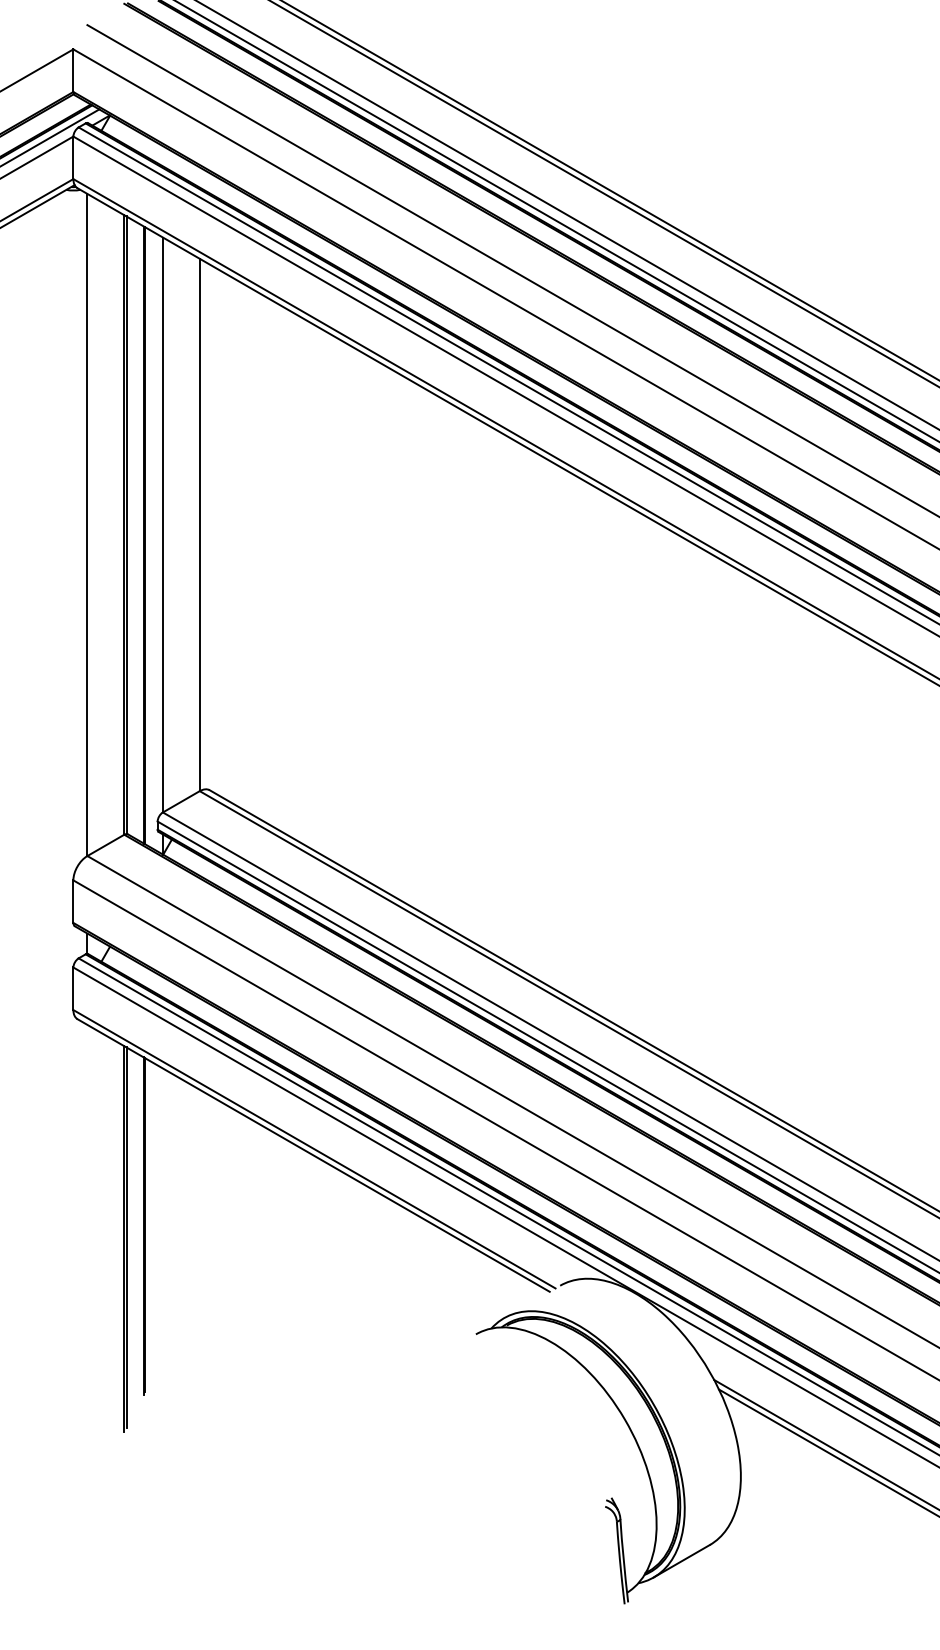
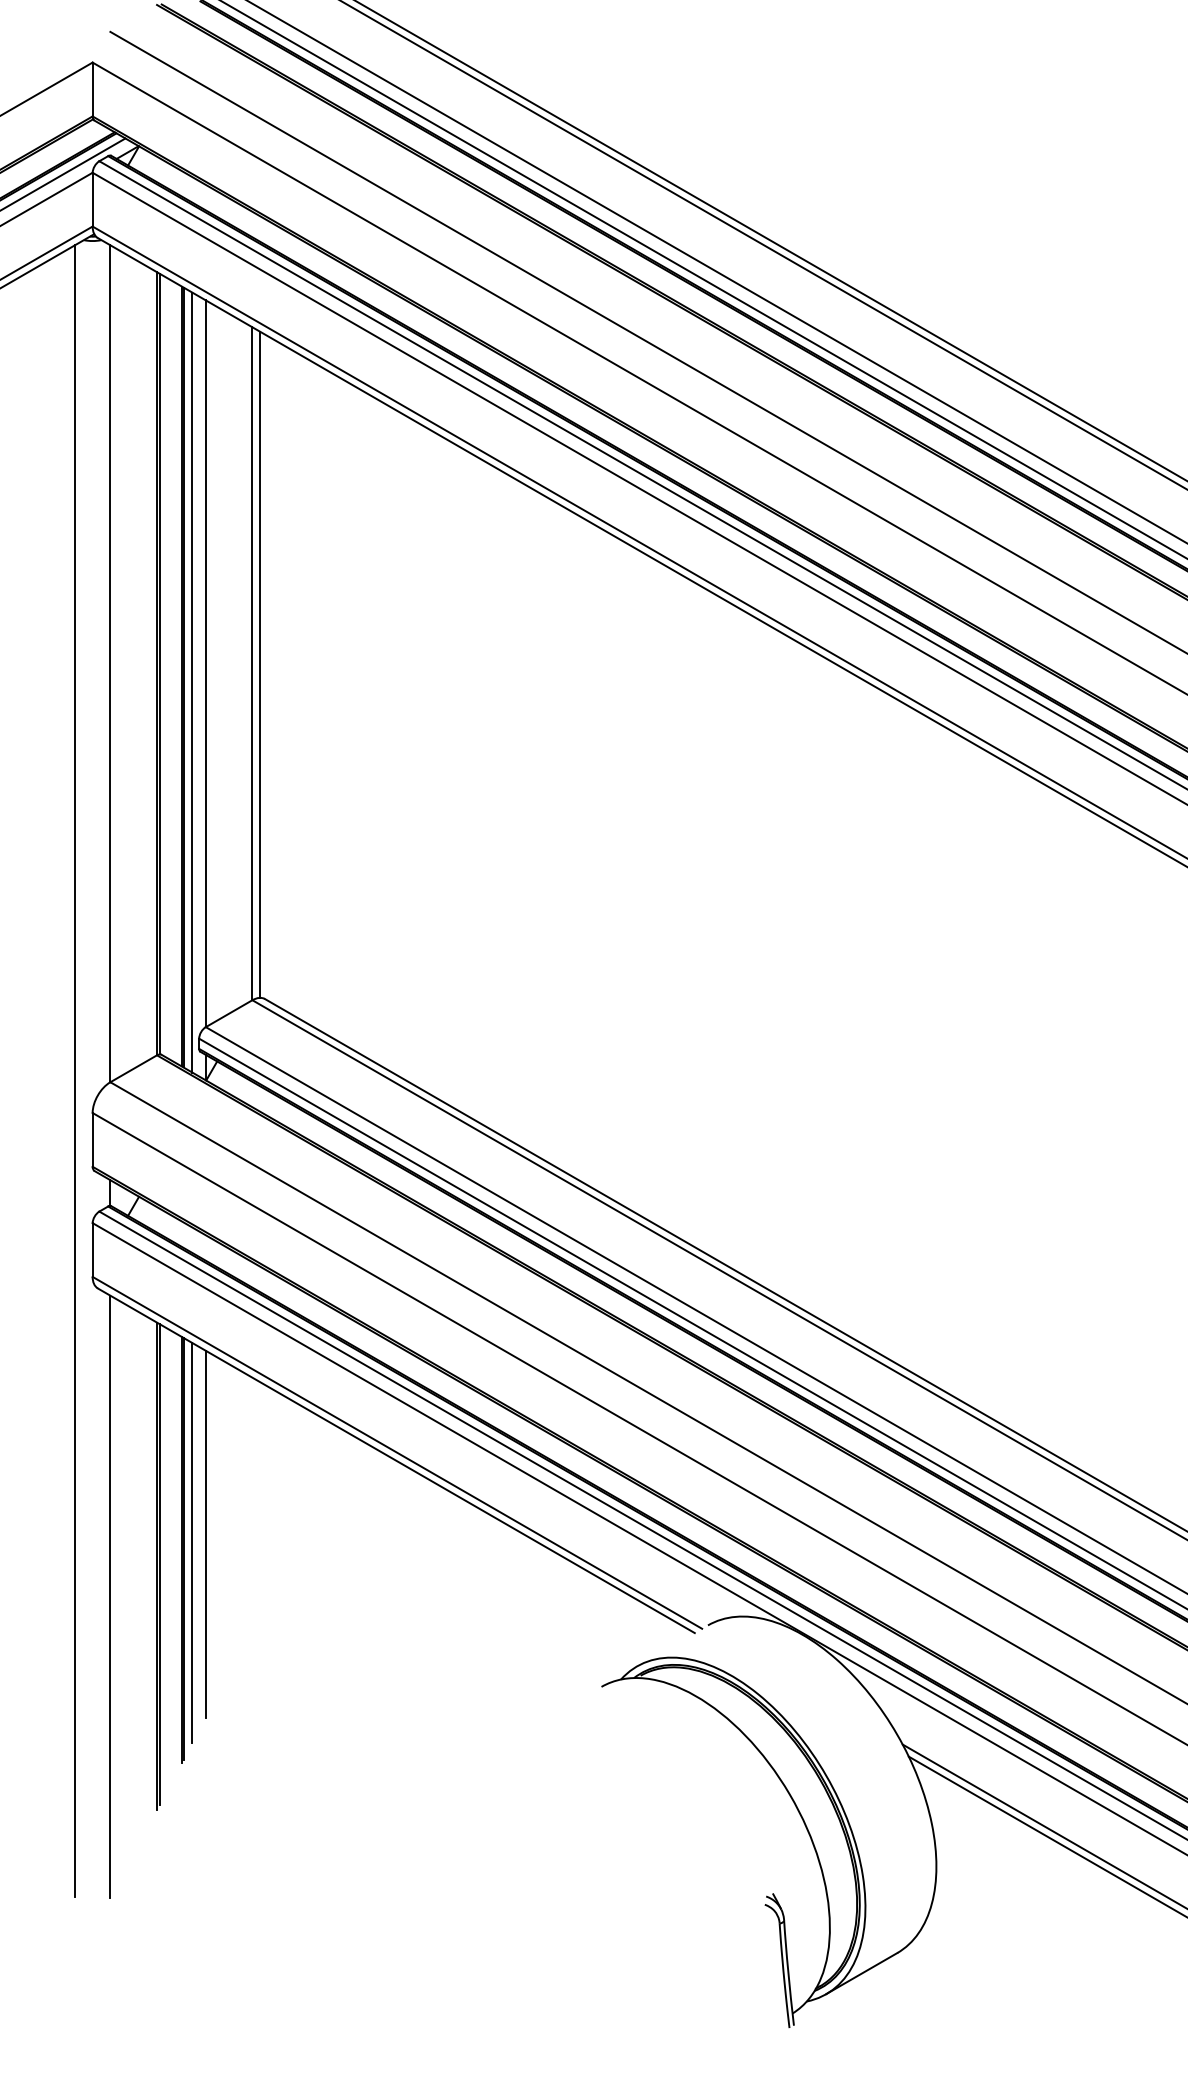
line: (205, 525) -> (259, 664), added
line: (152, 539) -> (192, 682), added
line: (59, 847) -> (74, 1071), added
line: (162, 1213) -> (205, 1534), added
line: (152, 1220) -> (192, 1543), added
line: (87, 1262) -> (110, 1596), added

